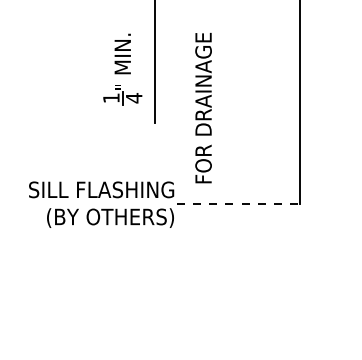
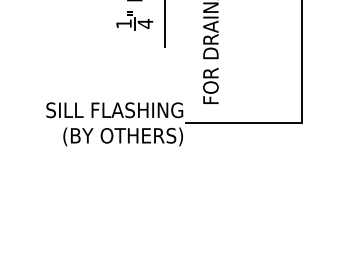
line: (238, 203) -> (243, 123), dashed -> solid

